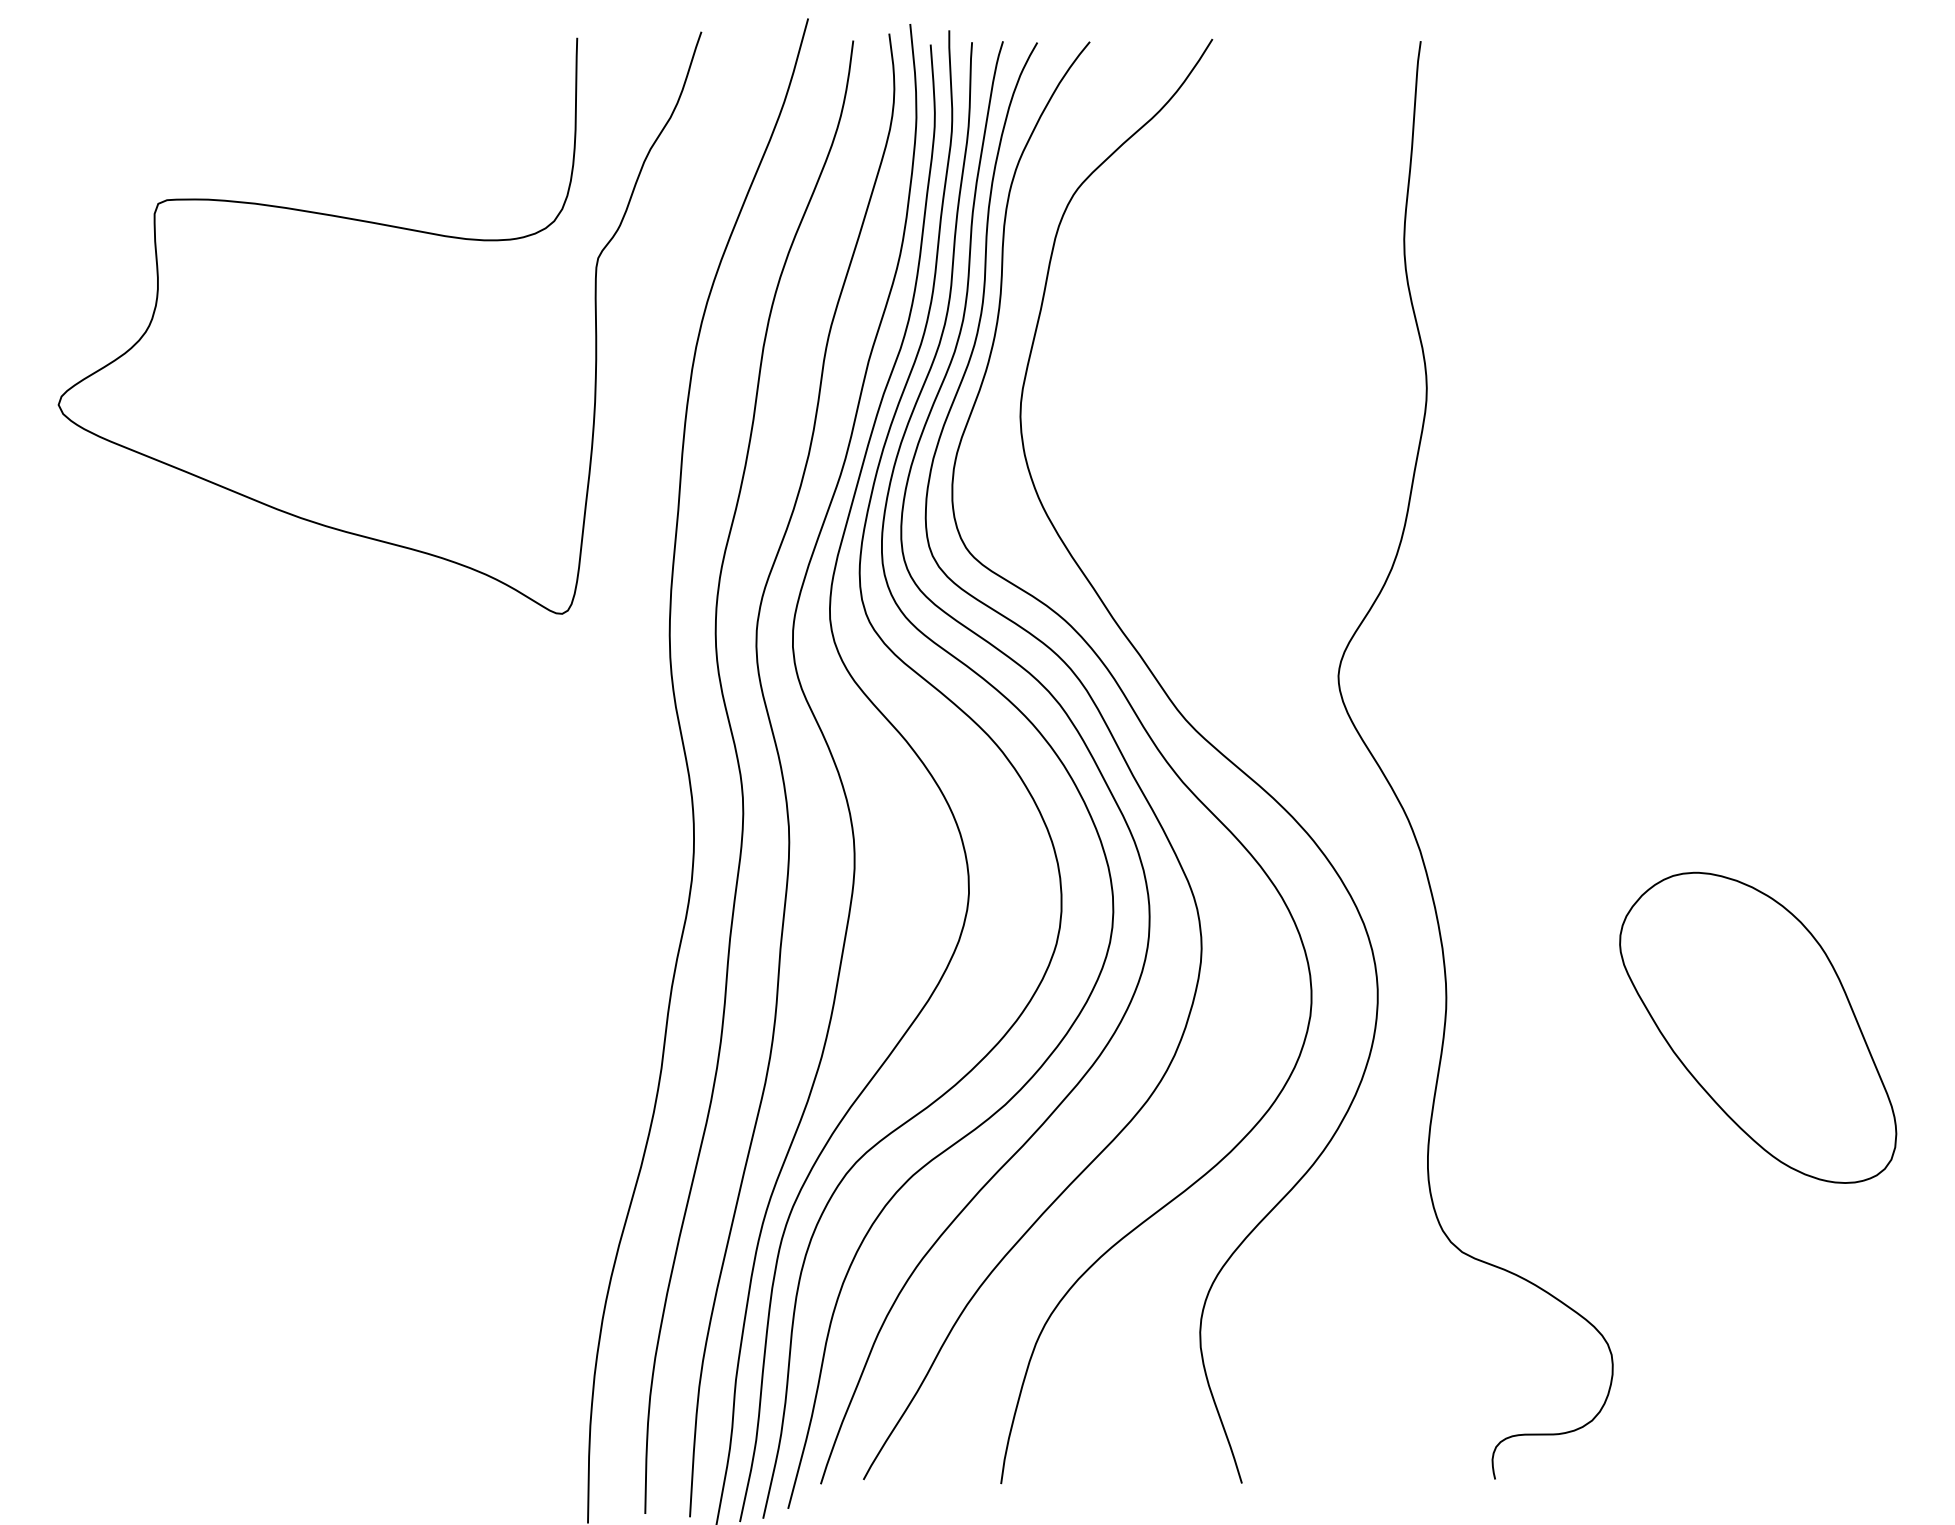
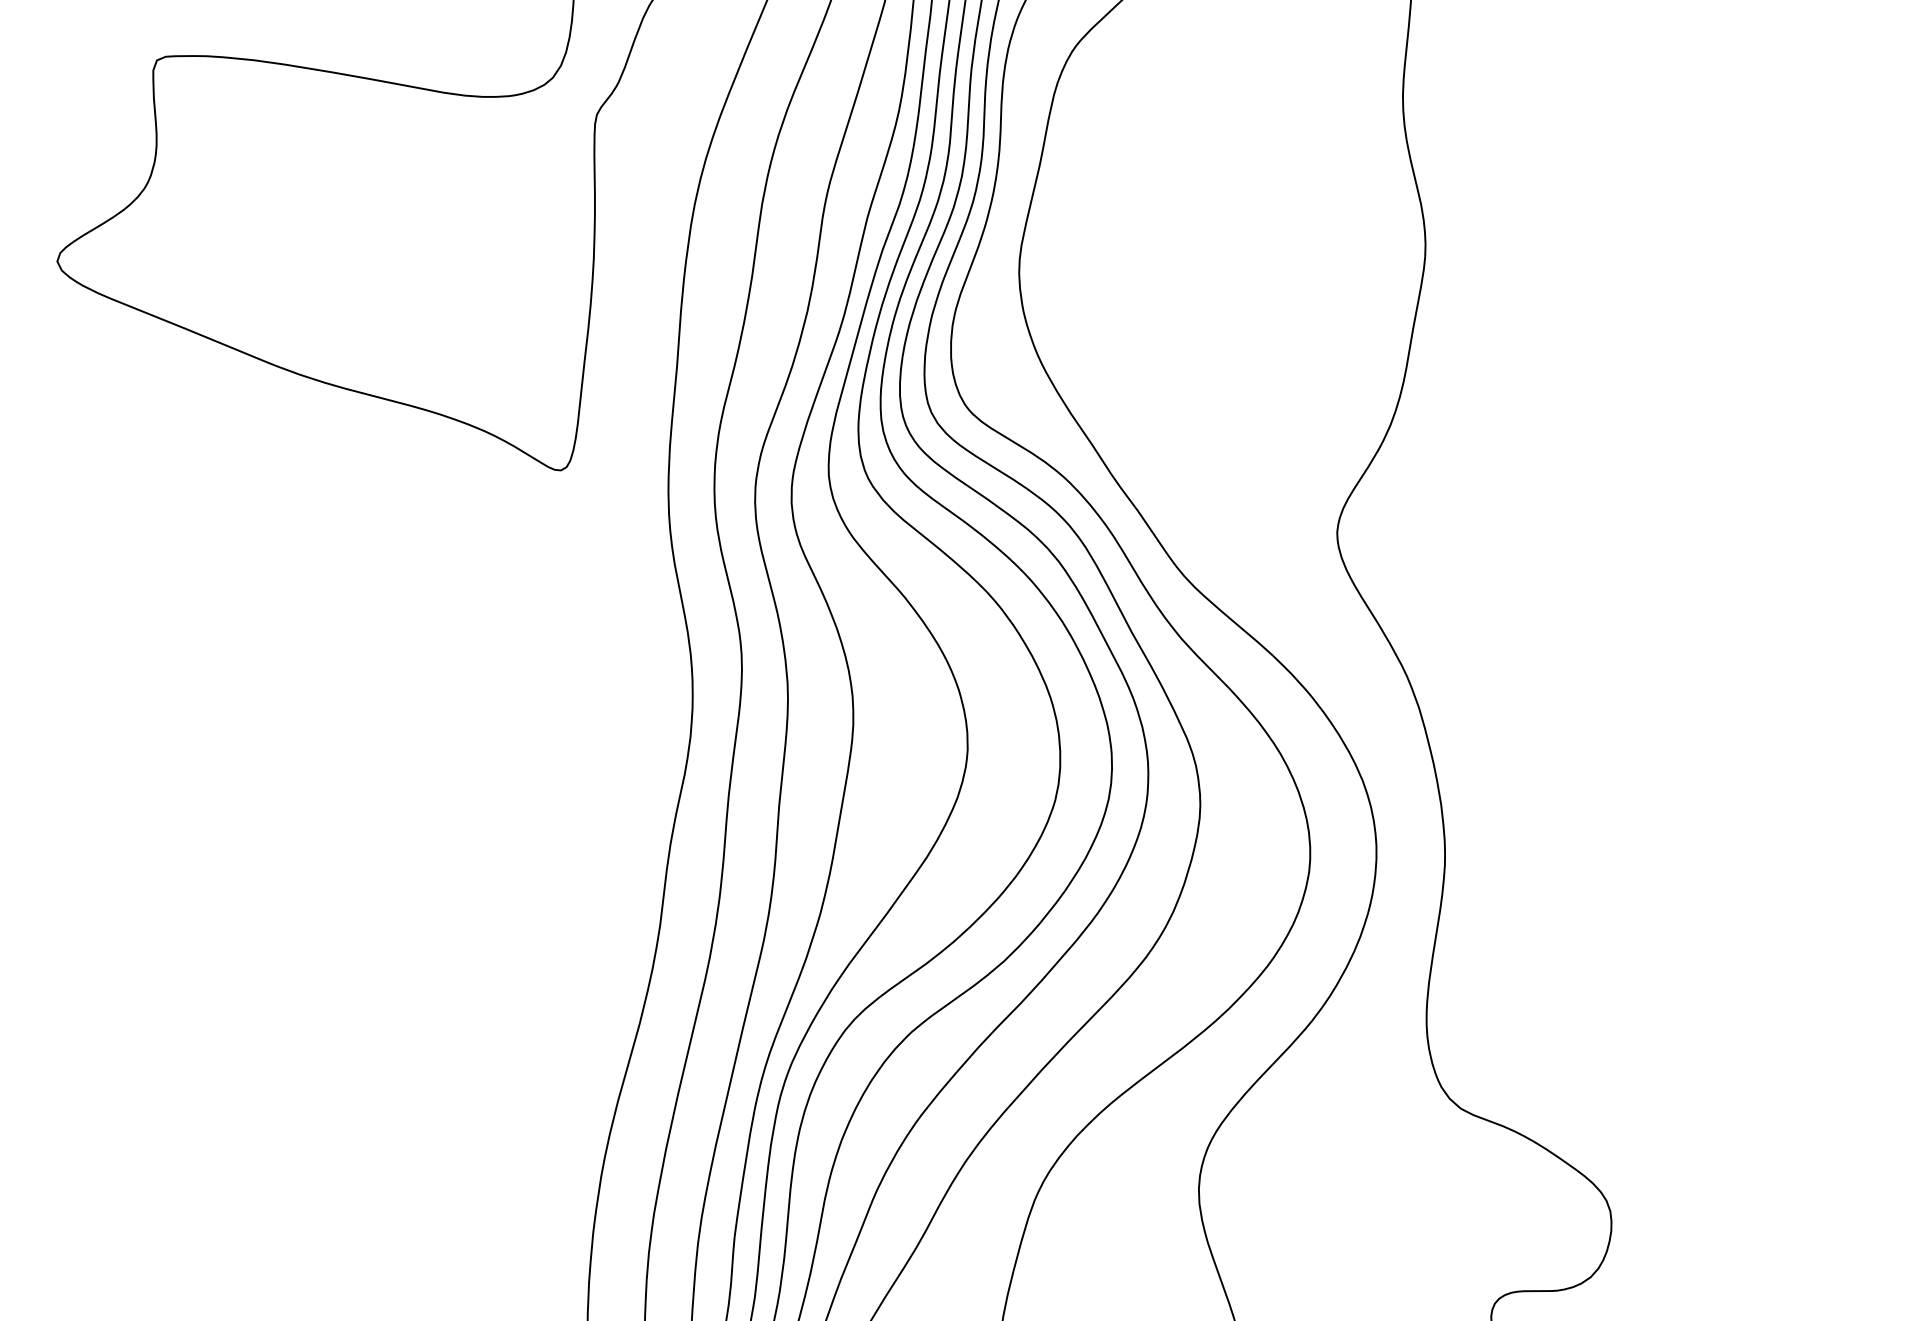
part: (1758, 1027) -> (1757, 884), removed

